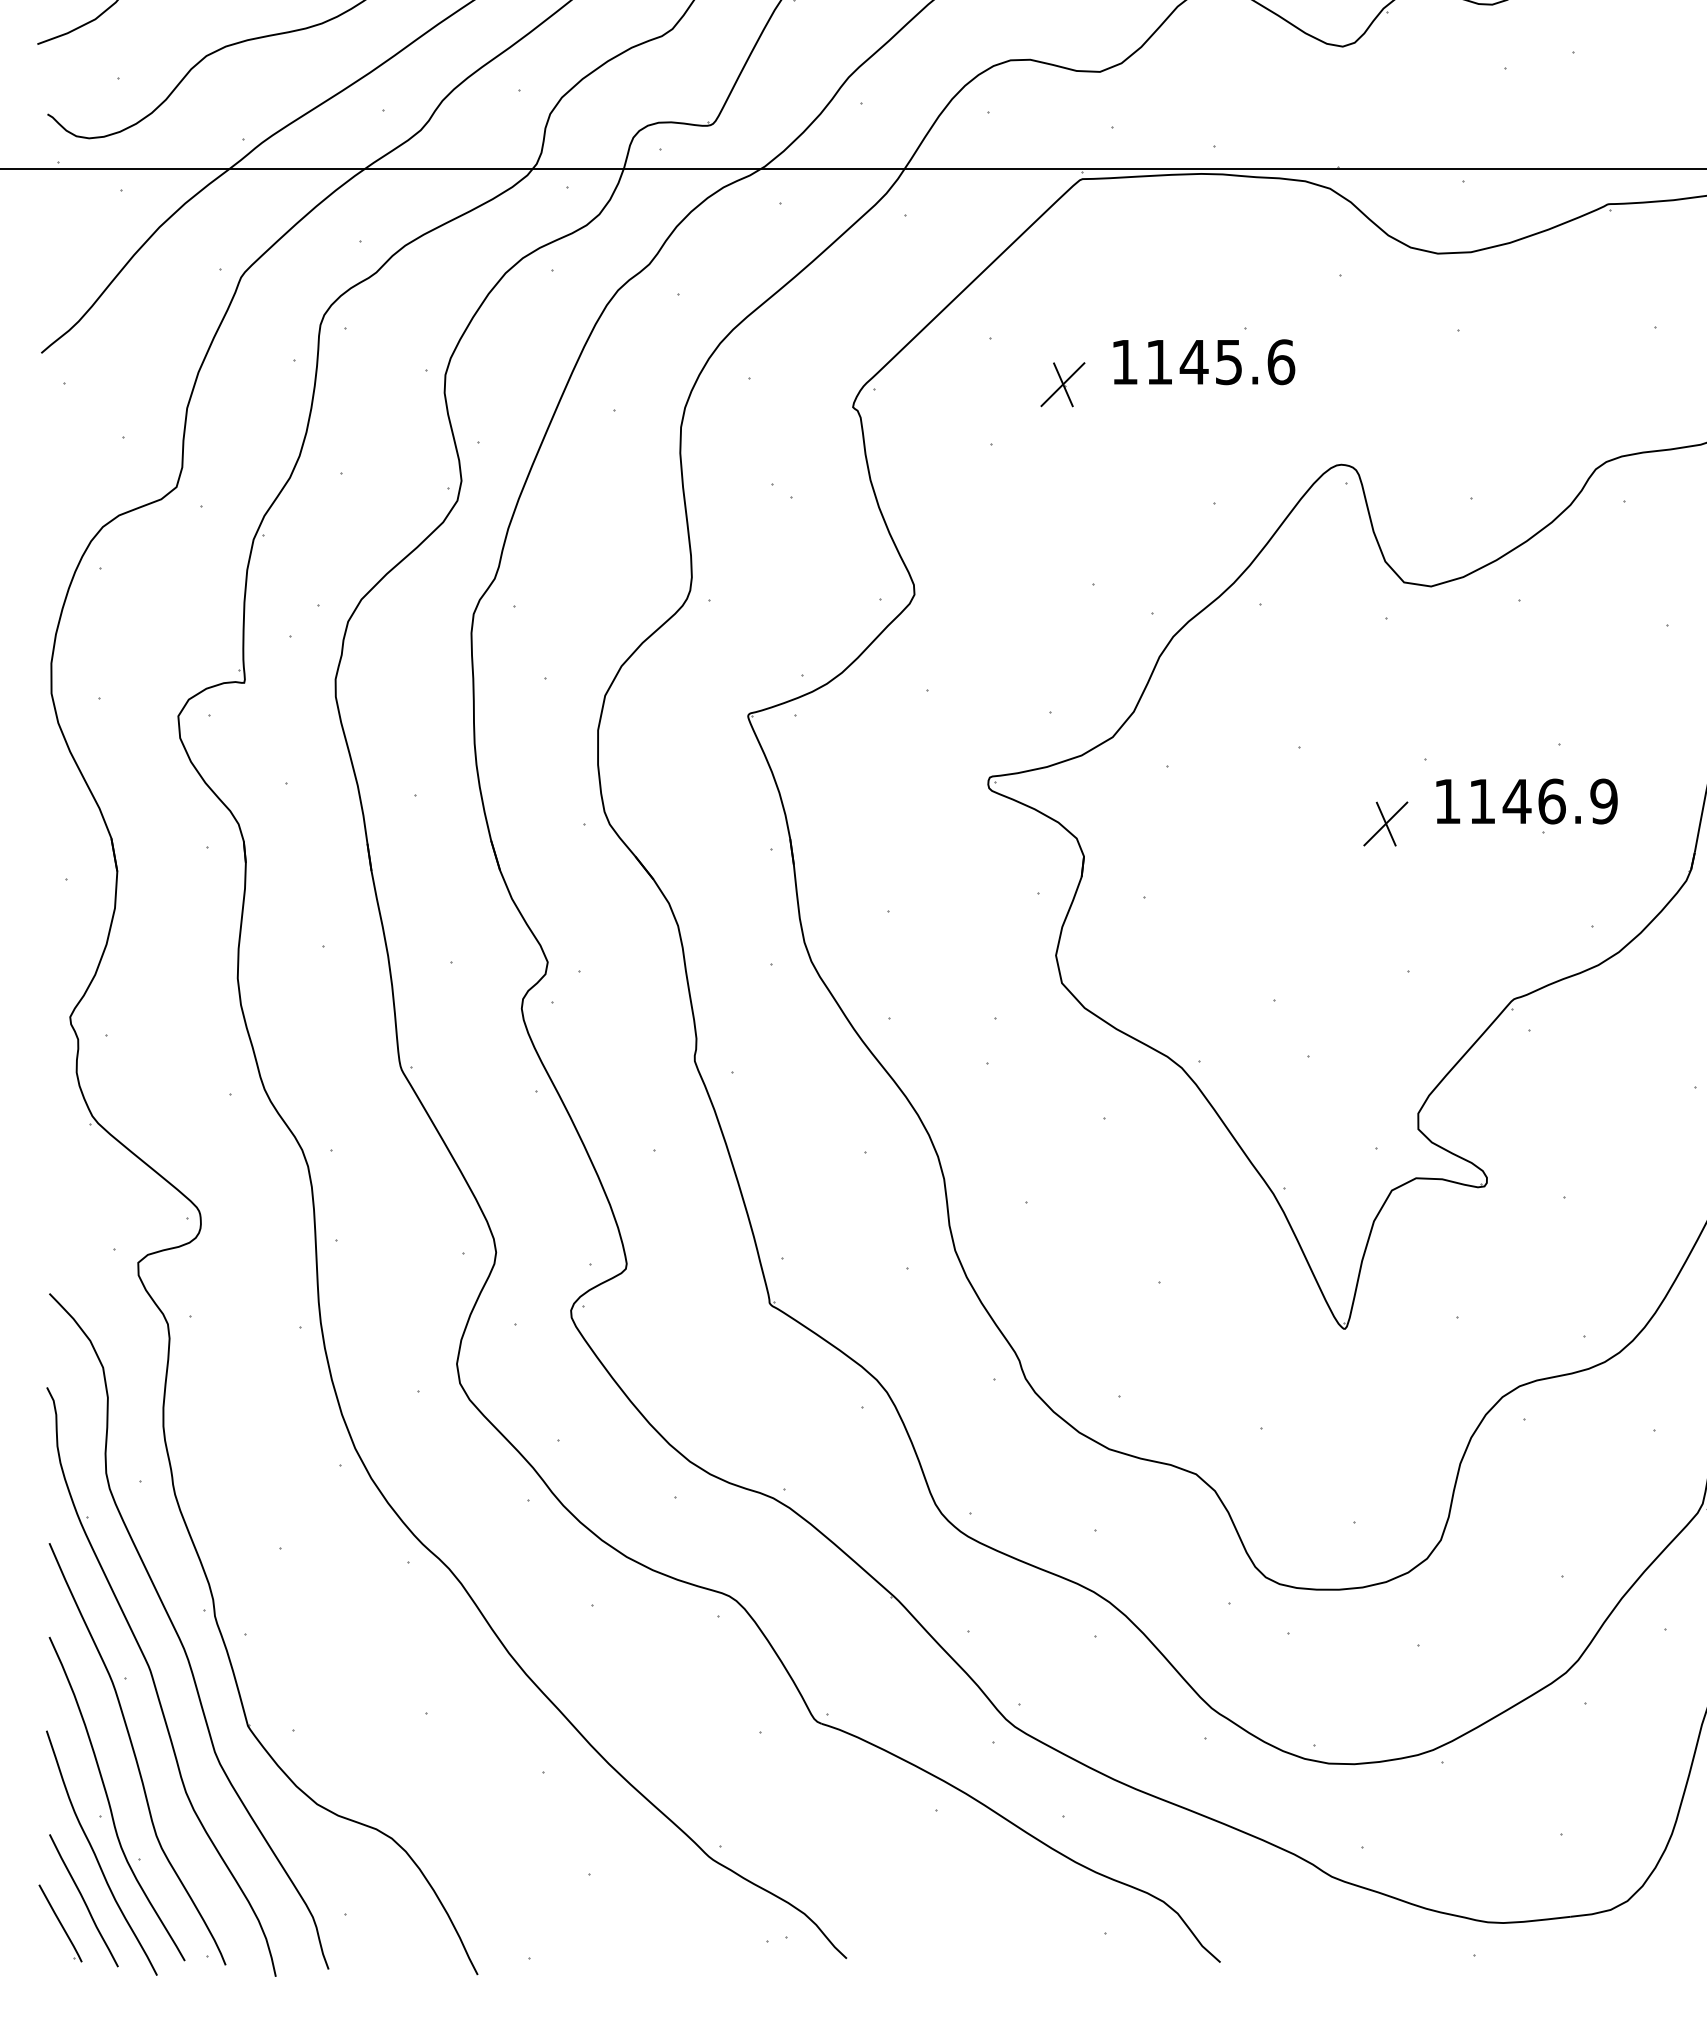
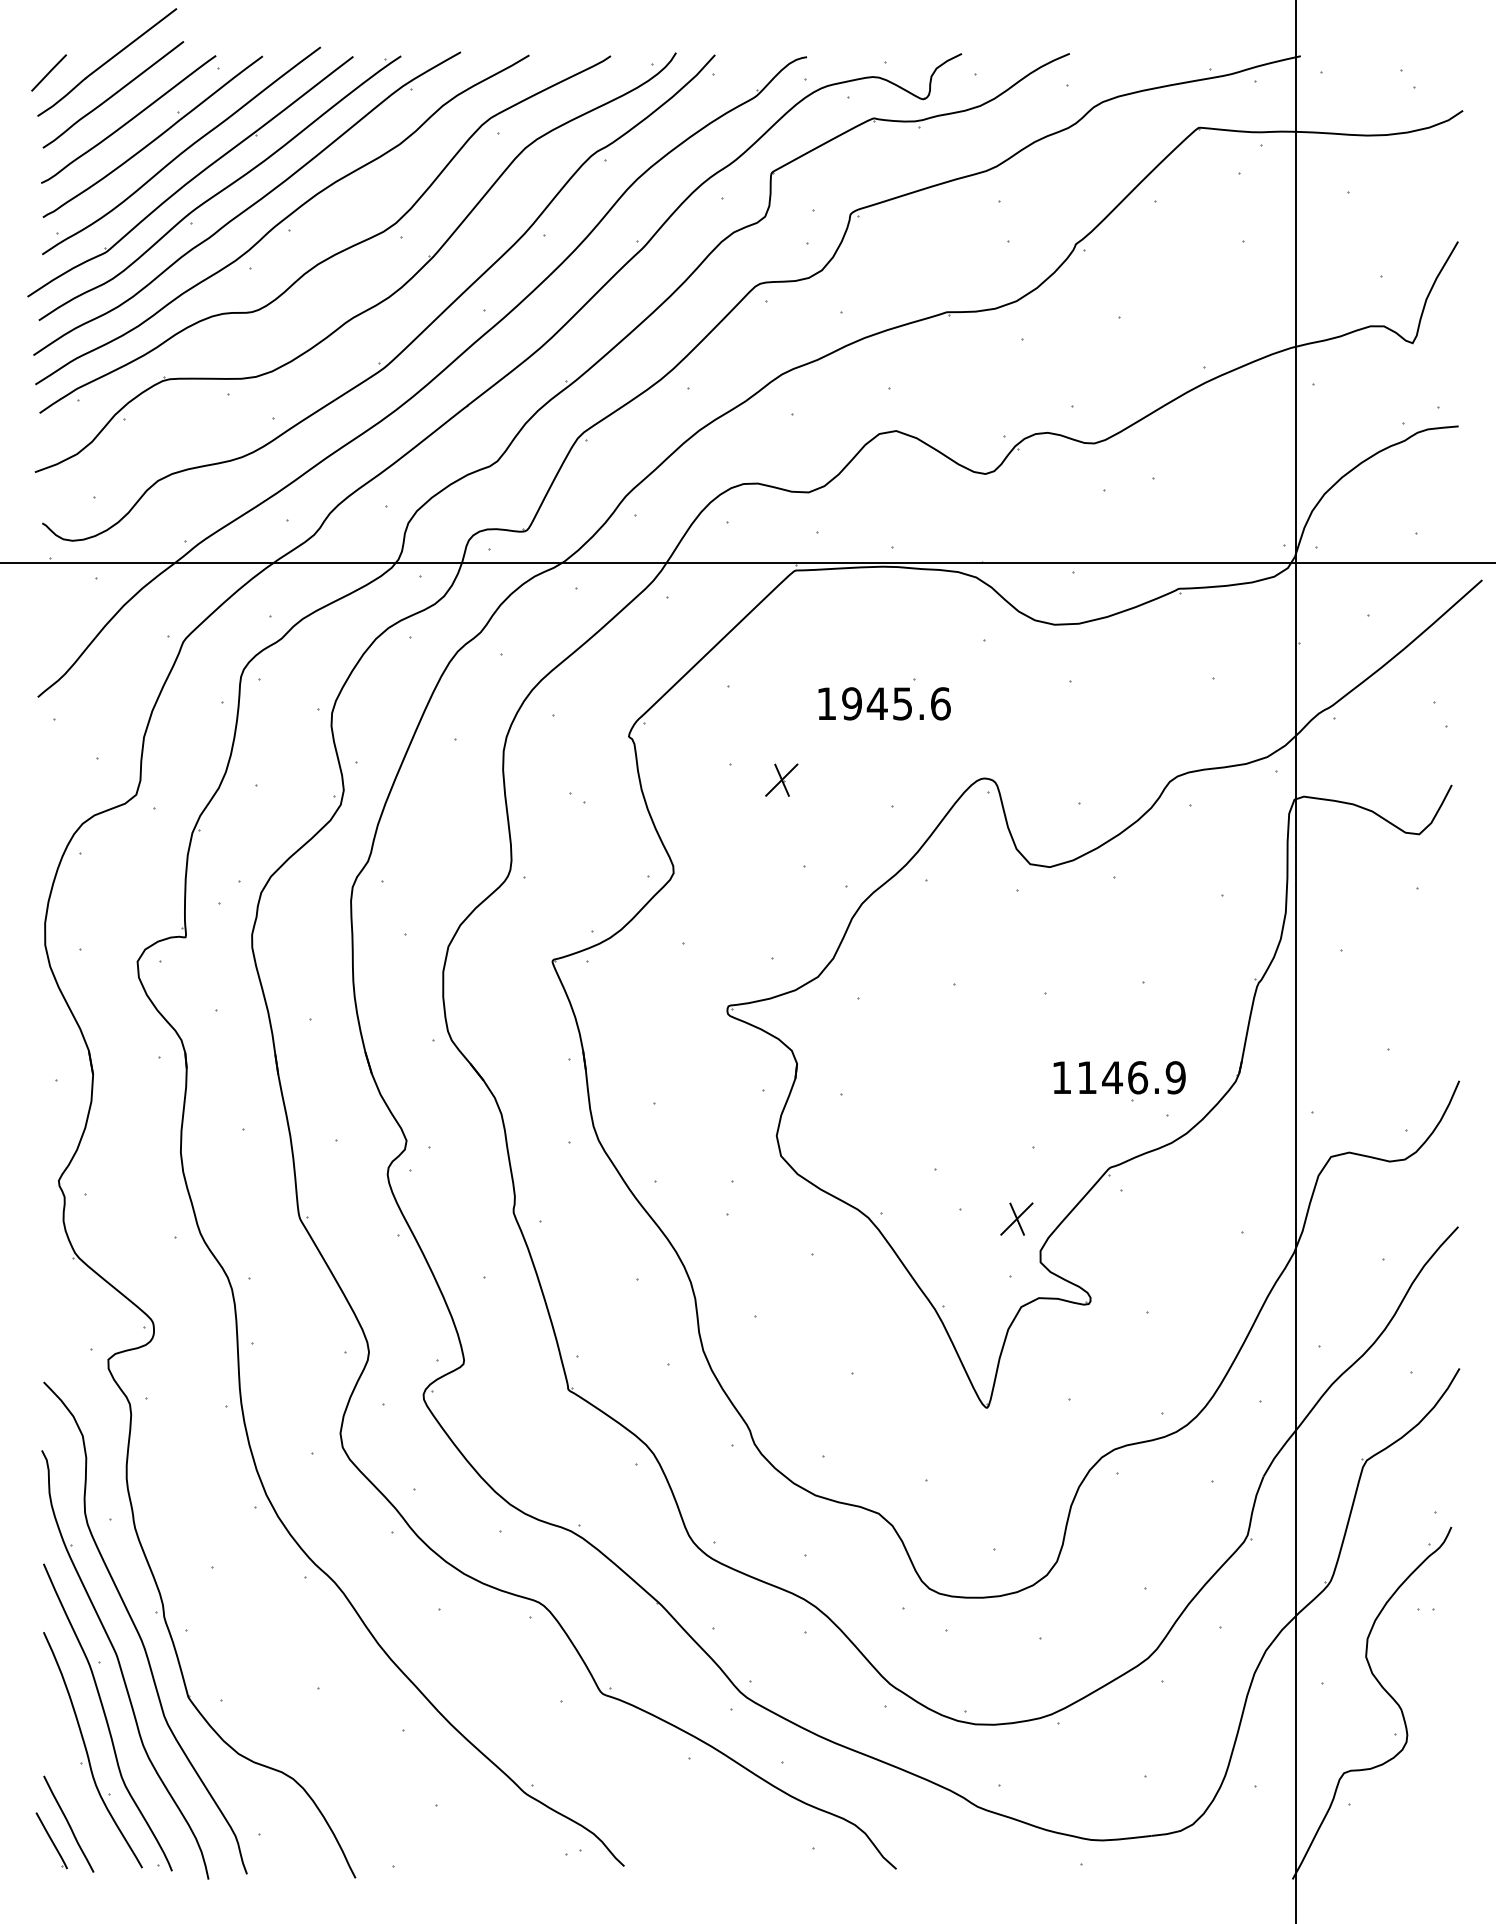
text: (1158, 361) -> (851, 703), 1145.6 -> 1945.6
part: (1062, 383) -> (781, 779), moved
part: (1526, 806) -> (1119, 1081), moved
part: (1385, 823) -> (1016, 1218), moved
curve: (97, 1855) -> (78, 1791), removed

